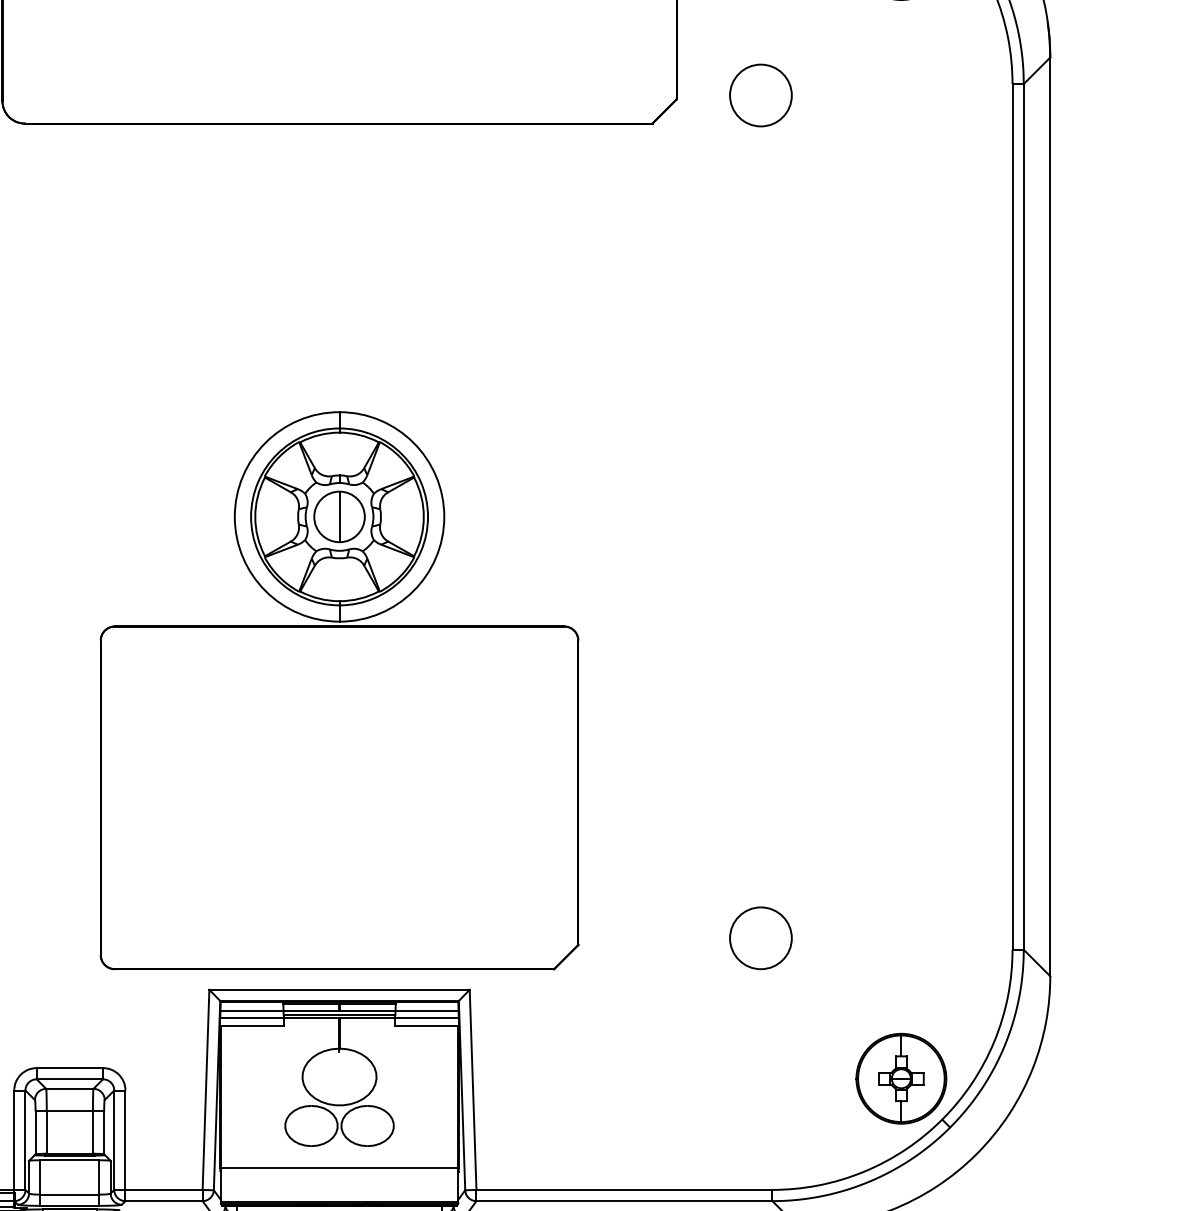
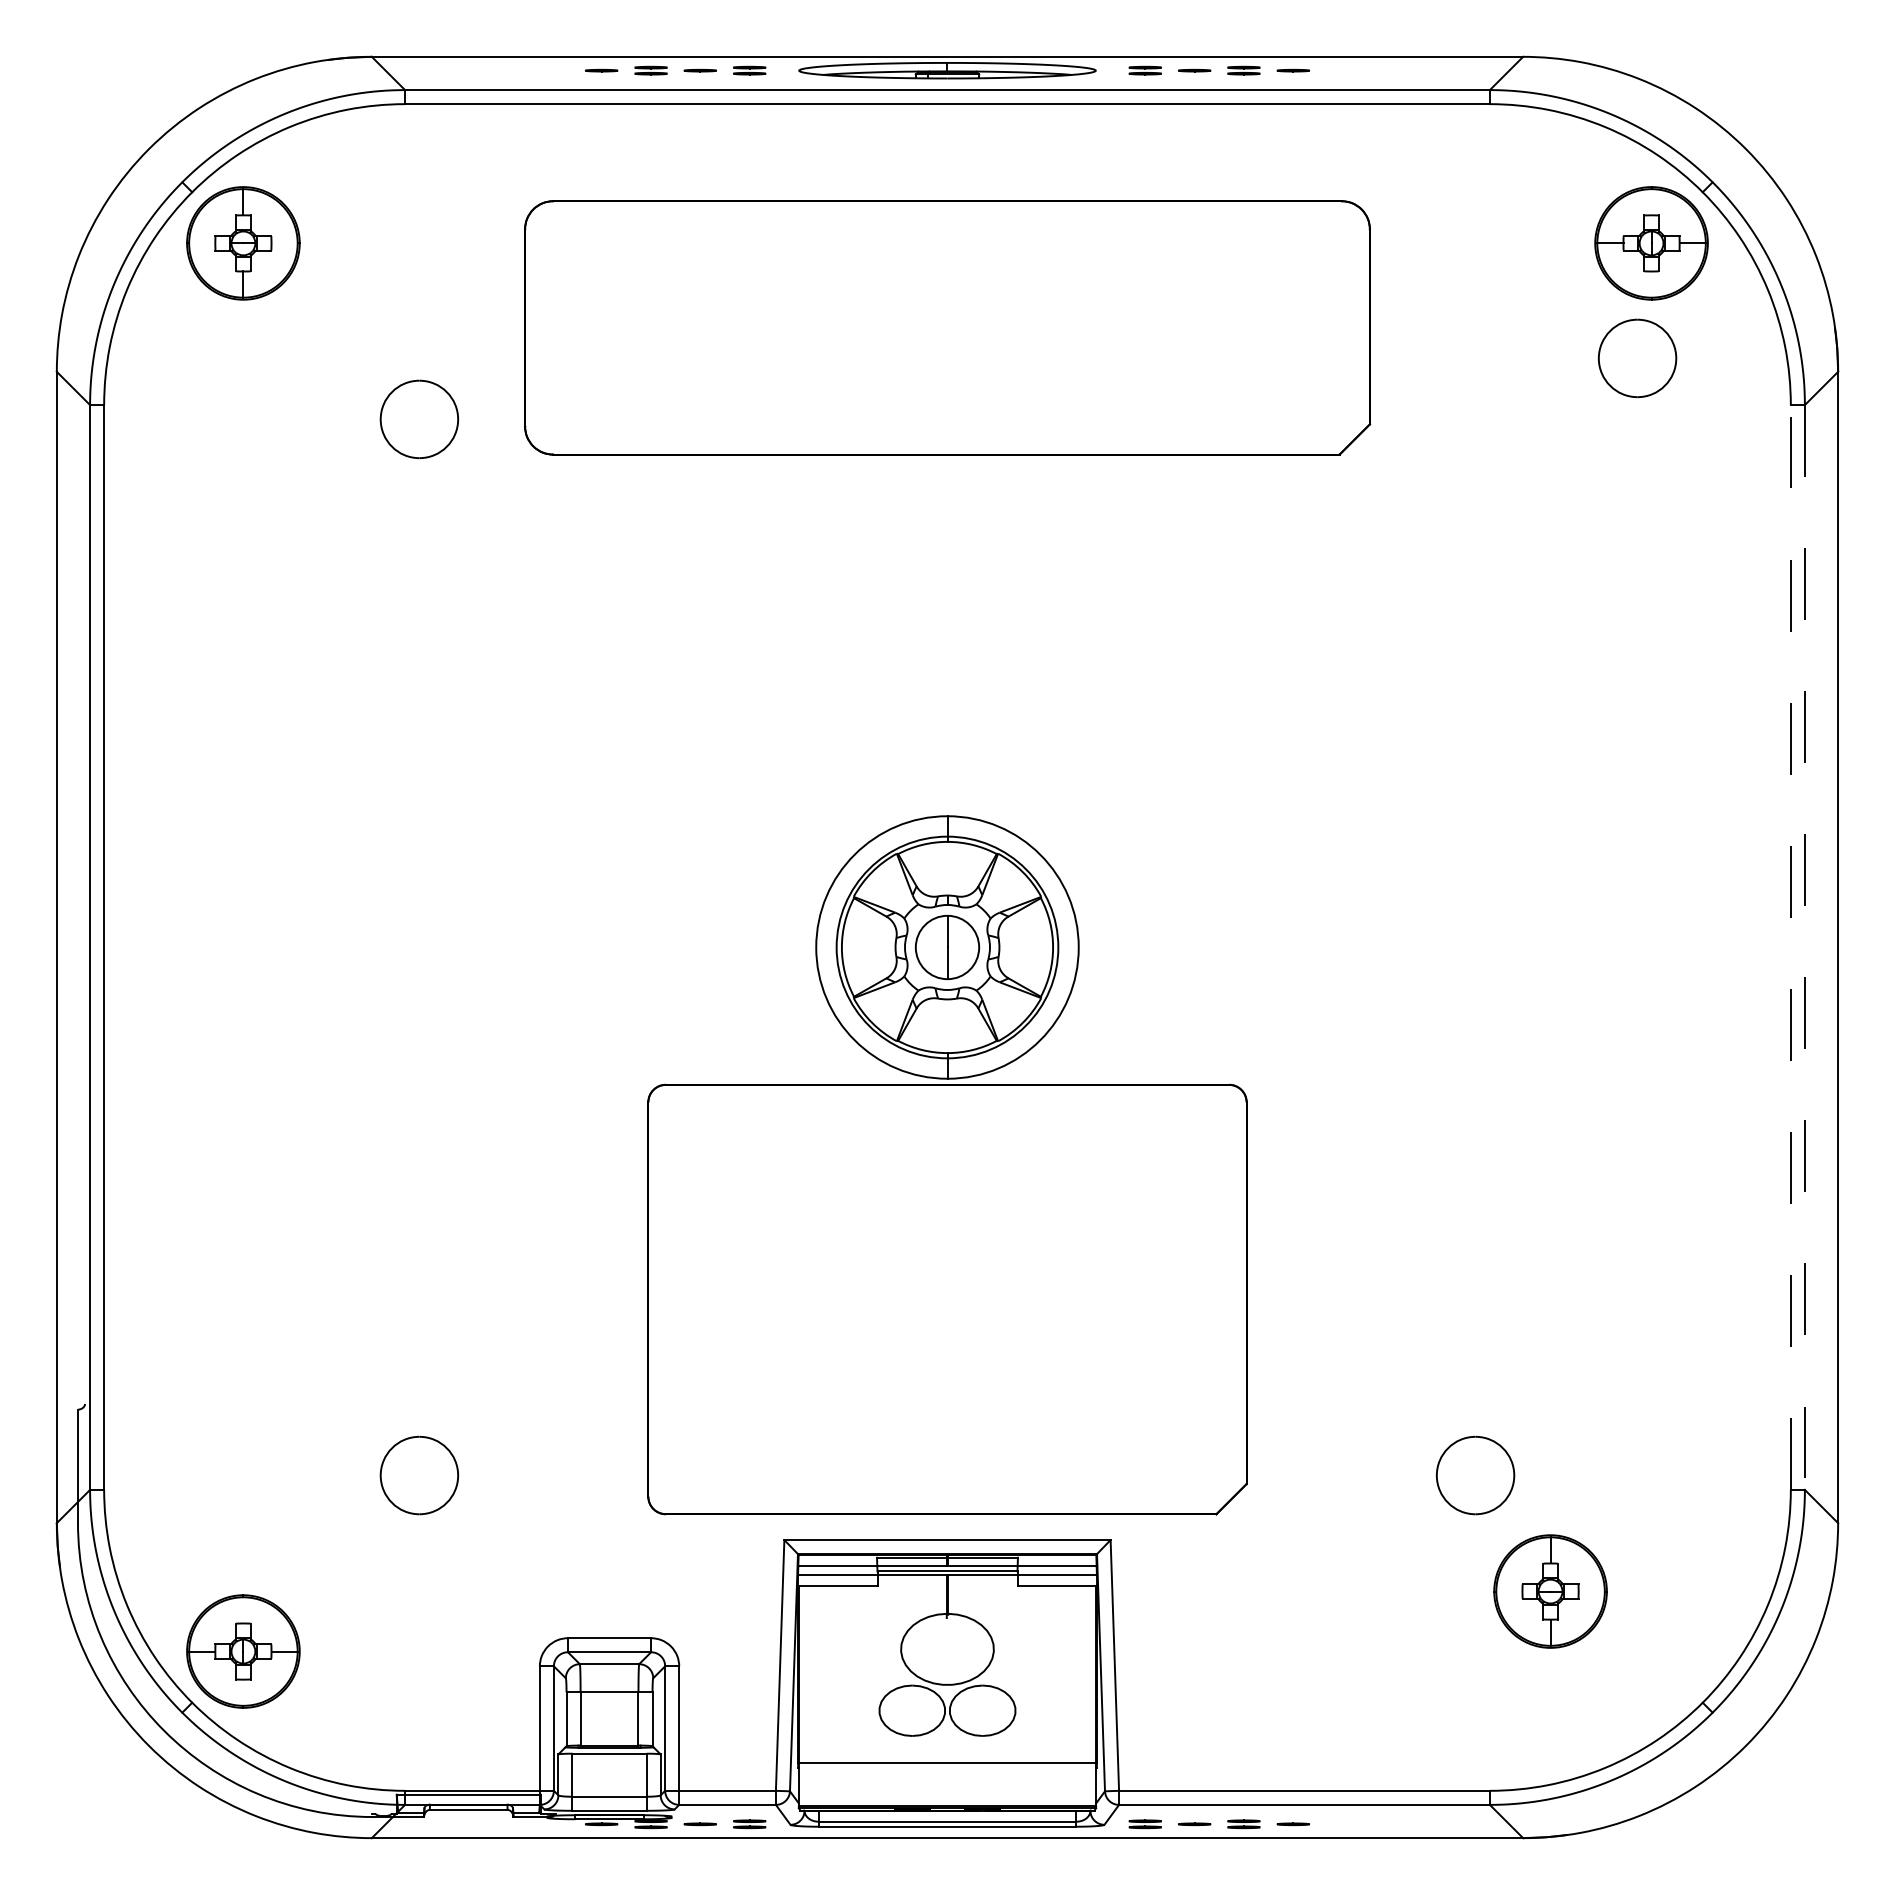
part: (760, 94) -> (1637, 357), moved
line: (1012, 516) -> (1790, 947), solid -> dashed
line: (1023, 516) -> (1804, 947), solid -> dashed
part: (901, 1078) -> (1550, 1591), moved

